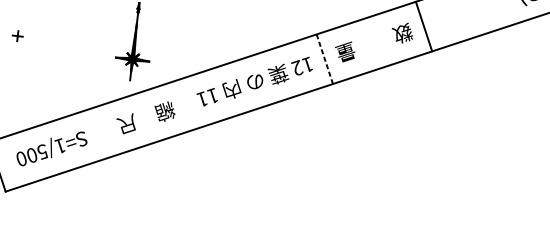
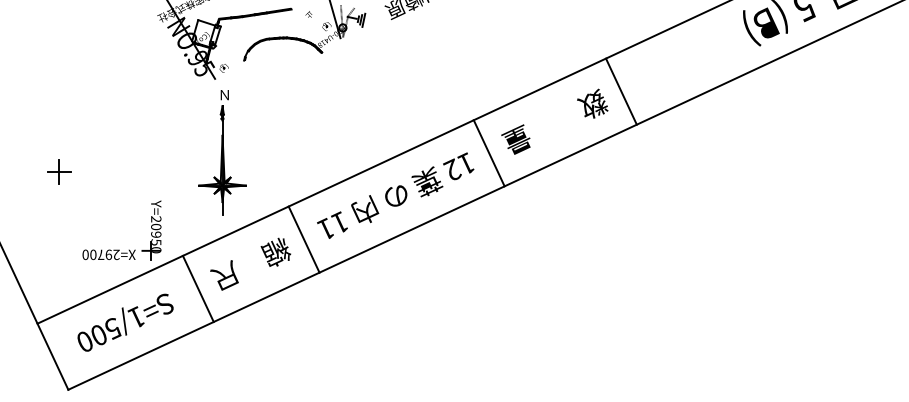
part: (17, 35) -> (59, 171), size x1.67
line: (325, 59) -> (489, 153), dashed -> solid
part: (53, 96) -> (119, 249), added
line: (185, 104) -> (303, 239), added
line: (106, 130) -> (197, 288), added

